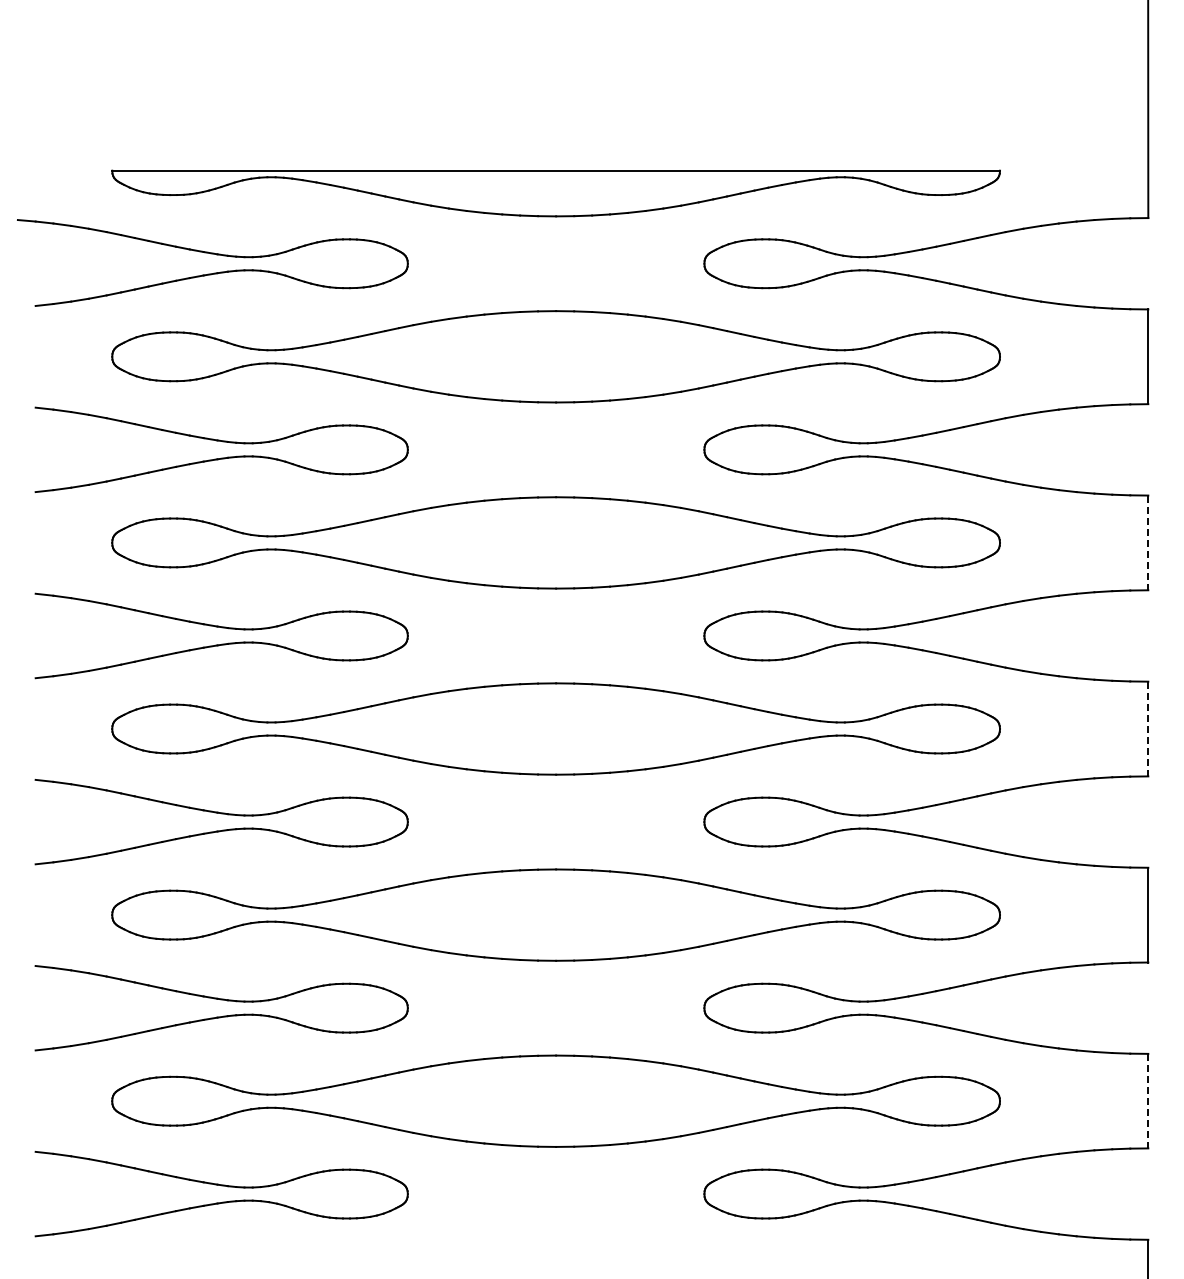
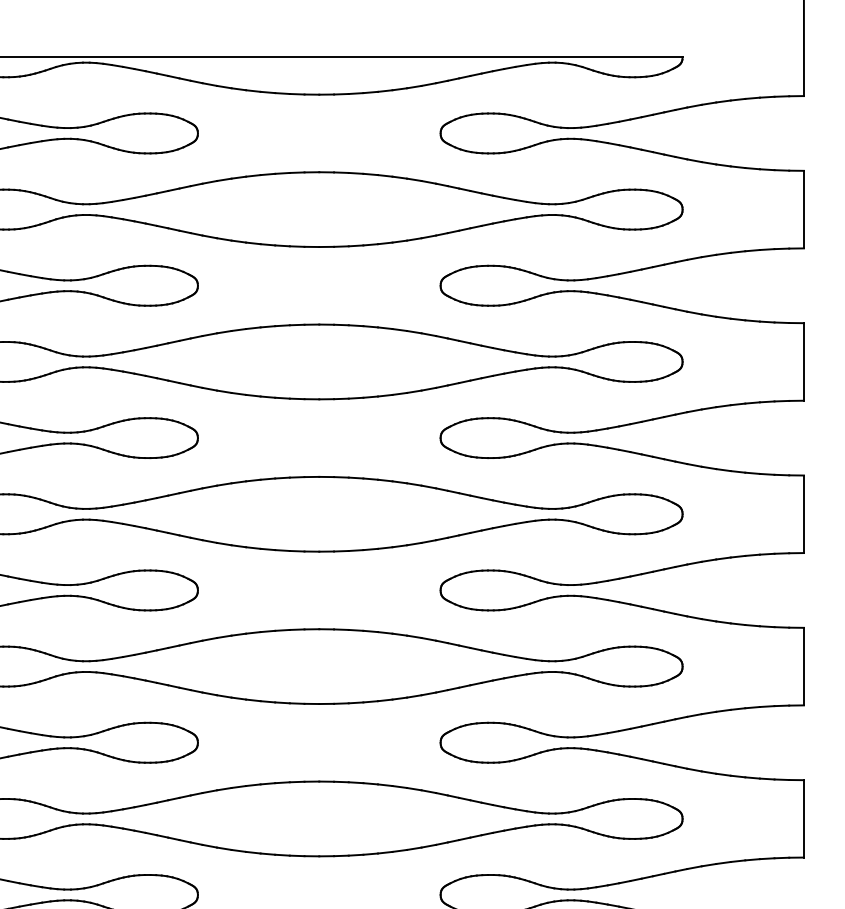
line: (1148, 543) -> (804, 362), dashed -> solid
line: (1148, 729) -> (804, 514), dashed -> solid
line: (1148, 1101) -> (804, 819), dashed -> solid

